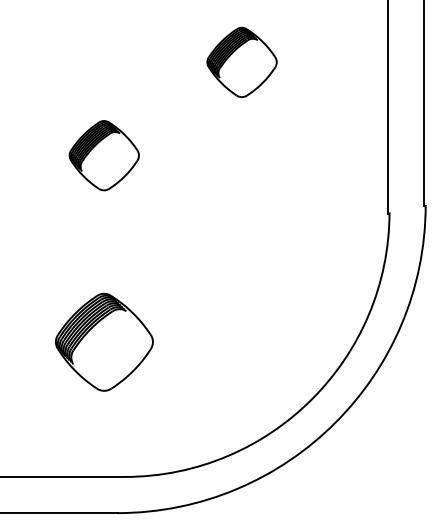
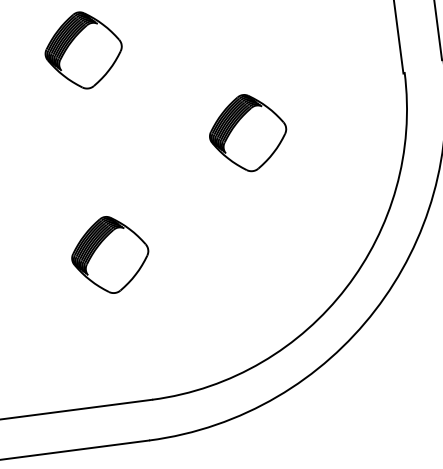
part: (241, 248) -> (247, 132), added
part: (103, 341) -> (109, 254), size x0.71

